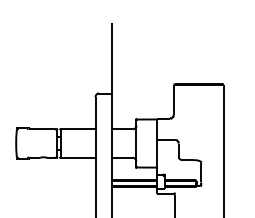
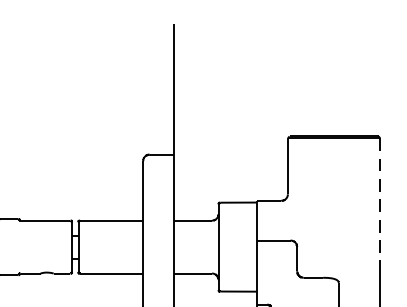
line: (223, 120) -> (380, 204), solid -> dashed

